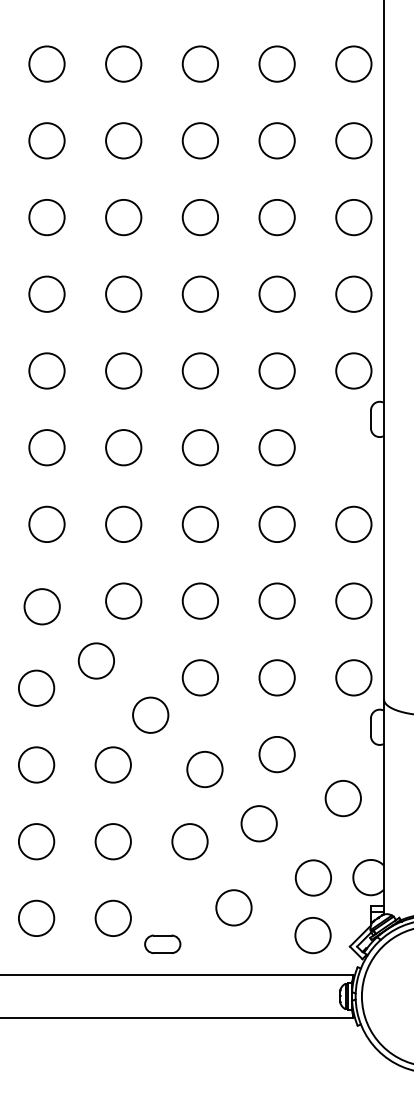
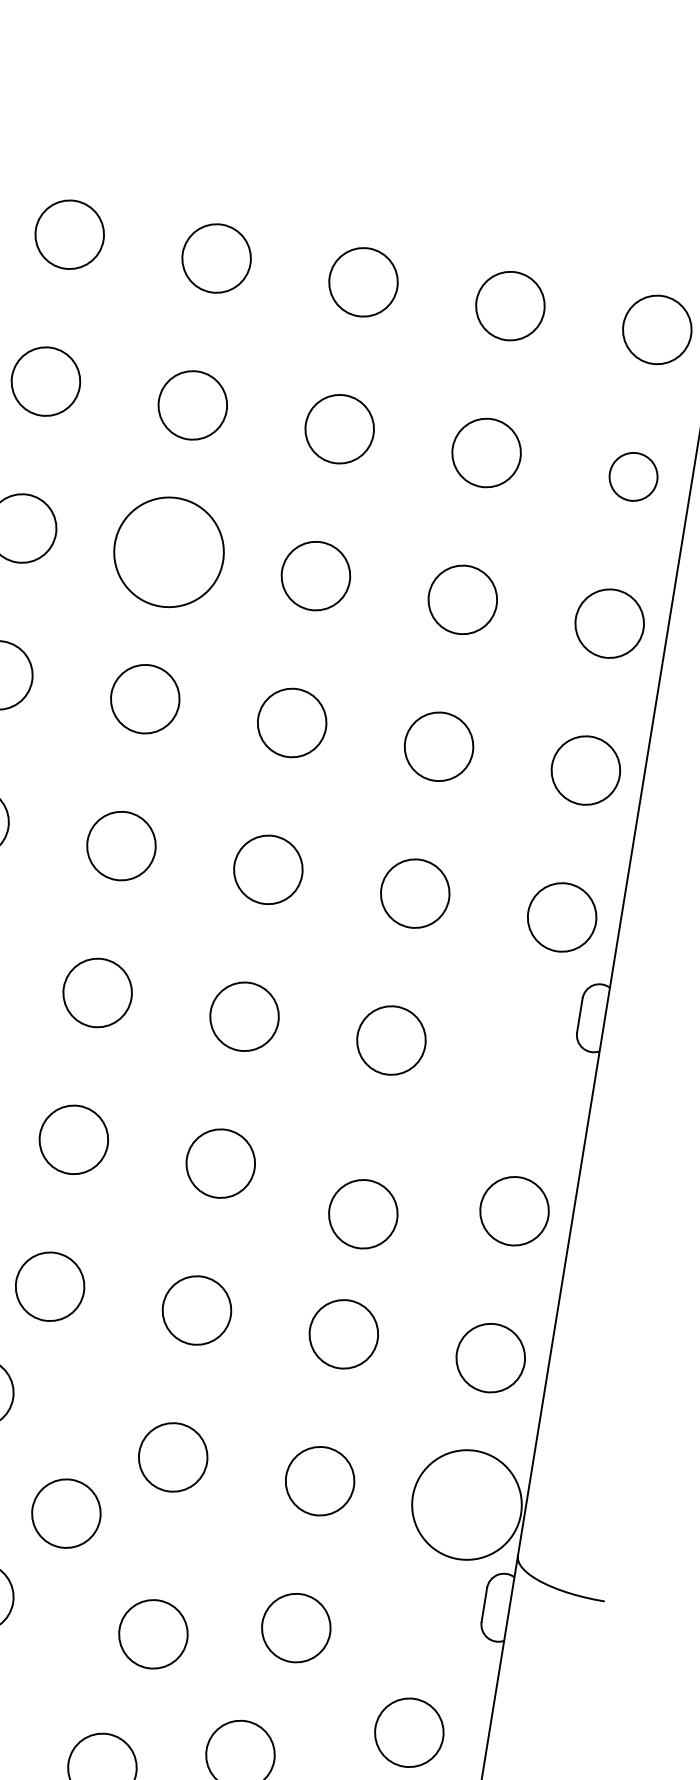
circle: (353, 140) -> (632, 476), size x0.7
circle: (123, 217) -> (168, 552), size x1.6
circle: (276, 523) -> (362, 1212), moved
circle: (353, 677) -> (466, 1504), size x1.6

